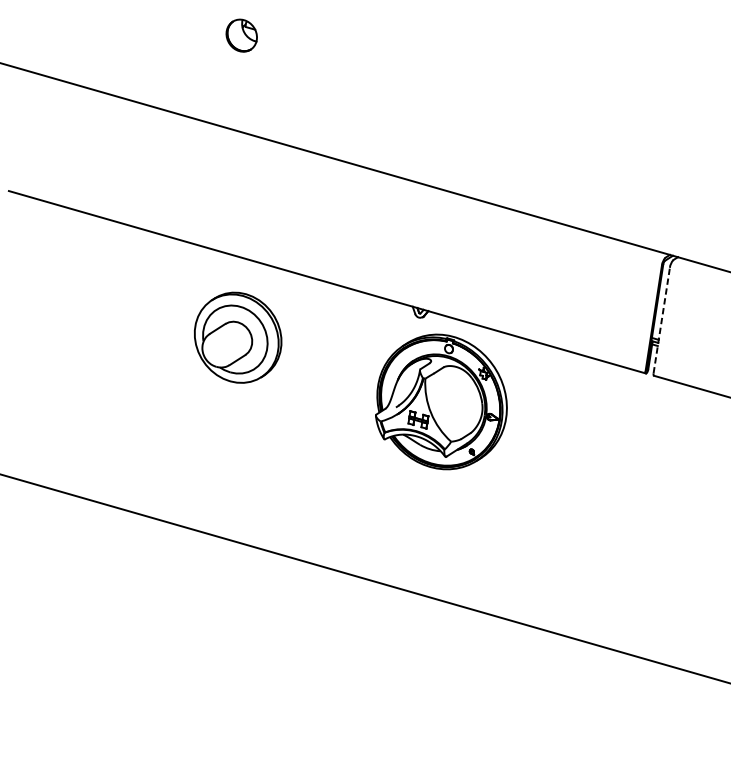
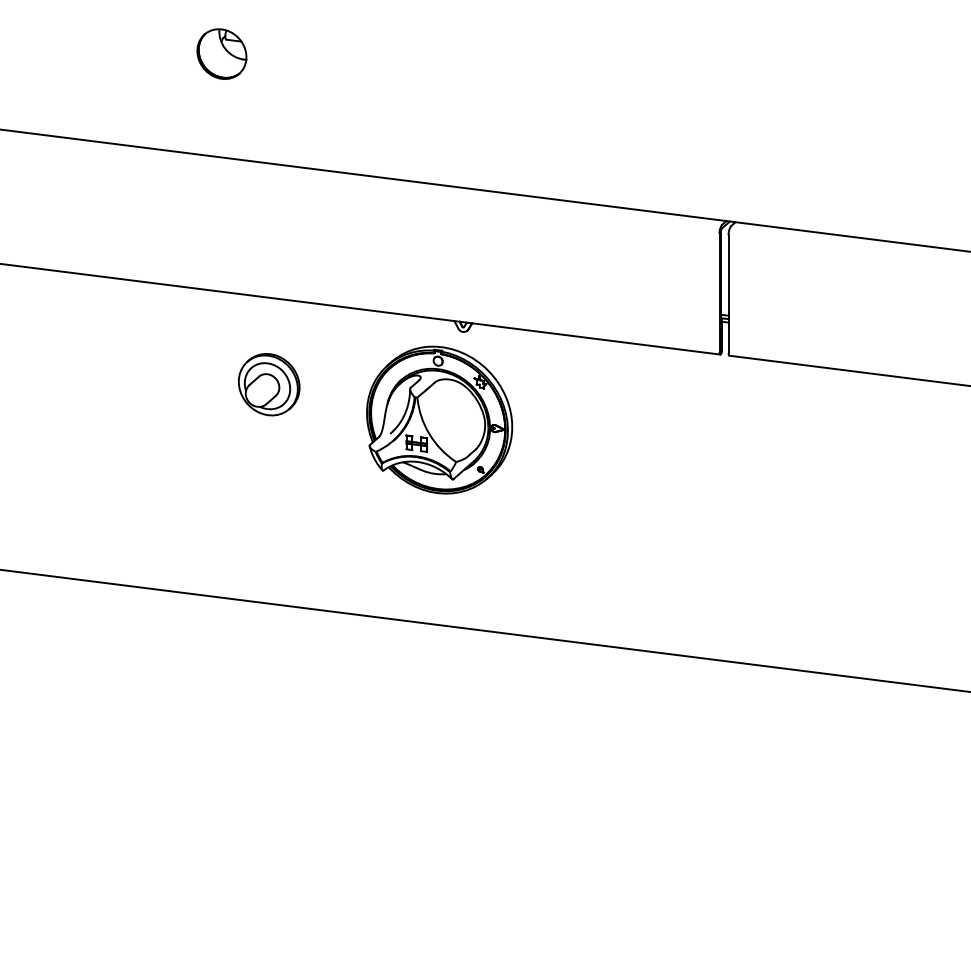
part: (241, 35) -> (221, 53), size x1.43
line: (661, 320) -> (728, 294), dashed -> solid
part: (238, 337) -> (269, 384), size x0.62
part: (442, 401) -> (439, 419), moved

